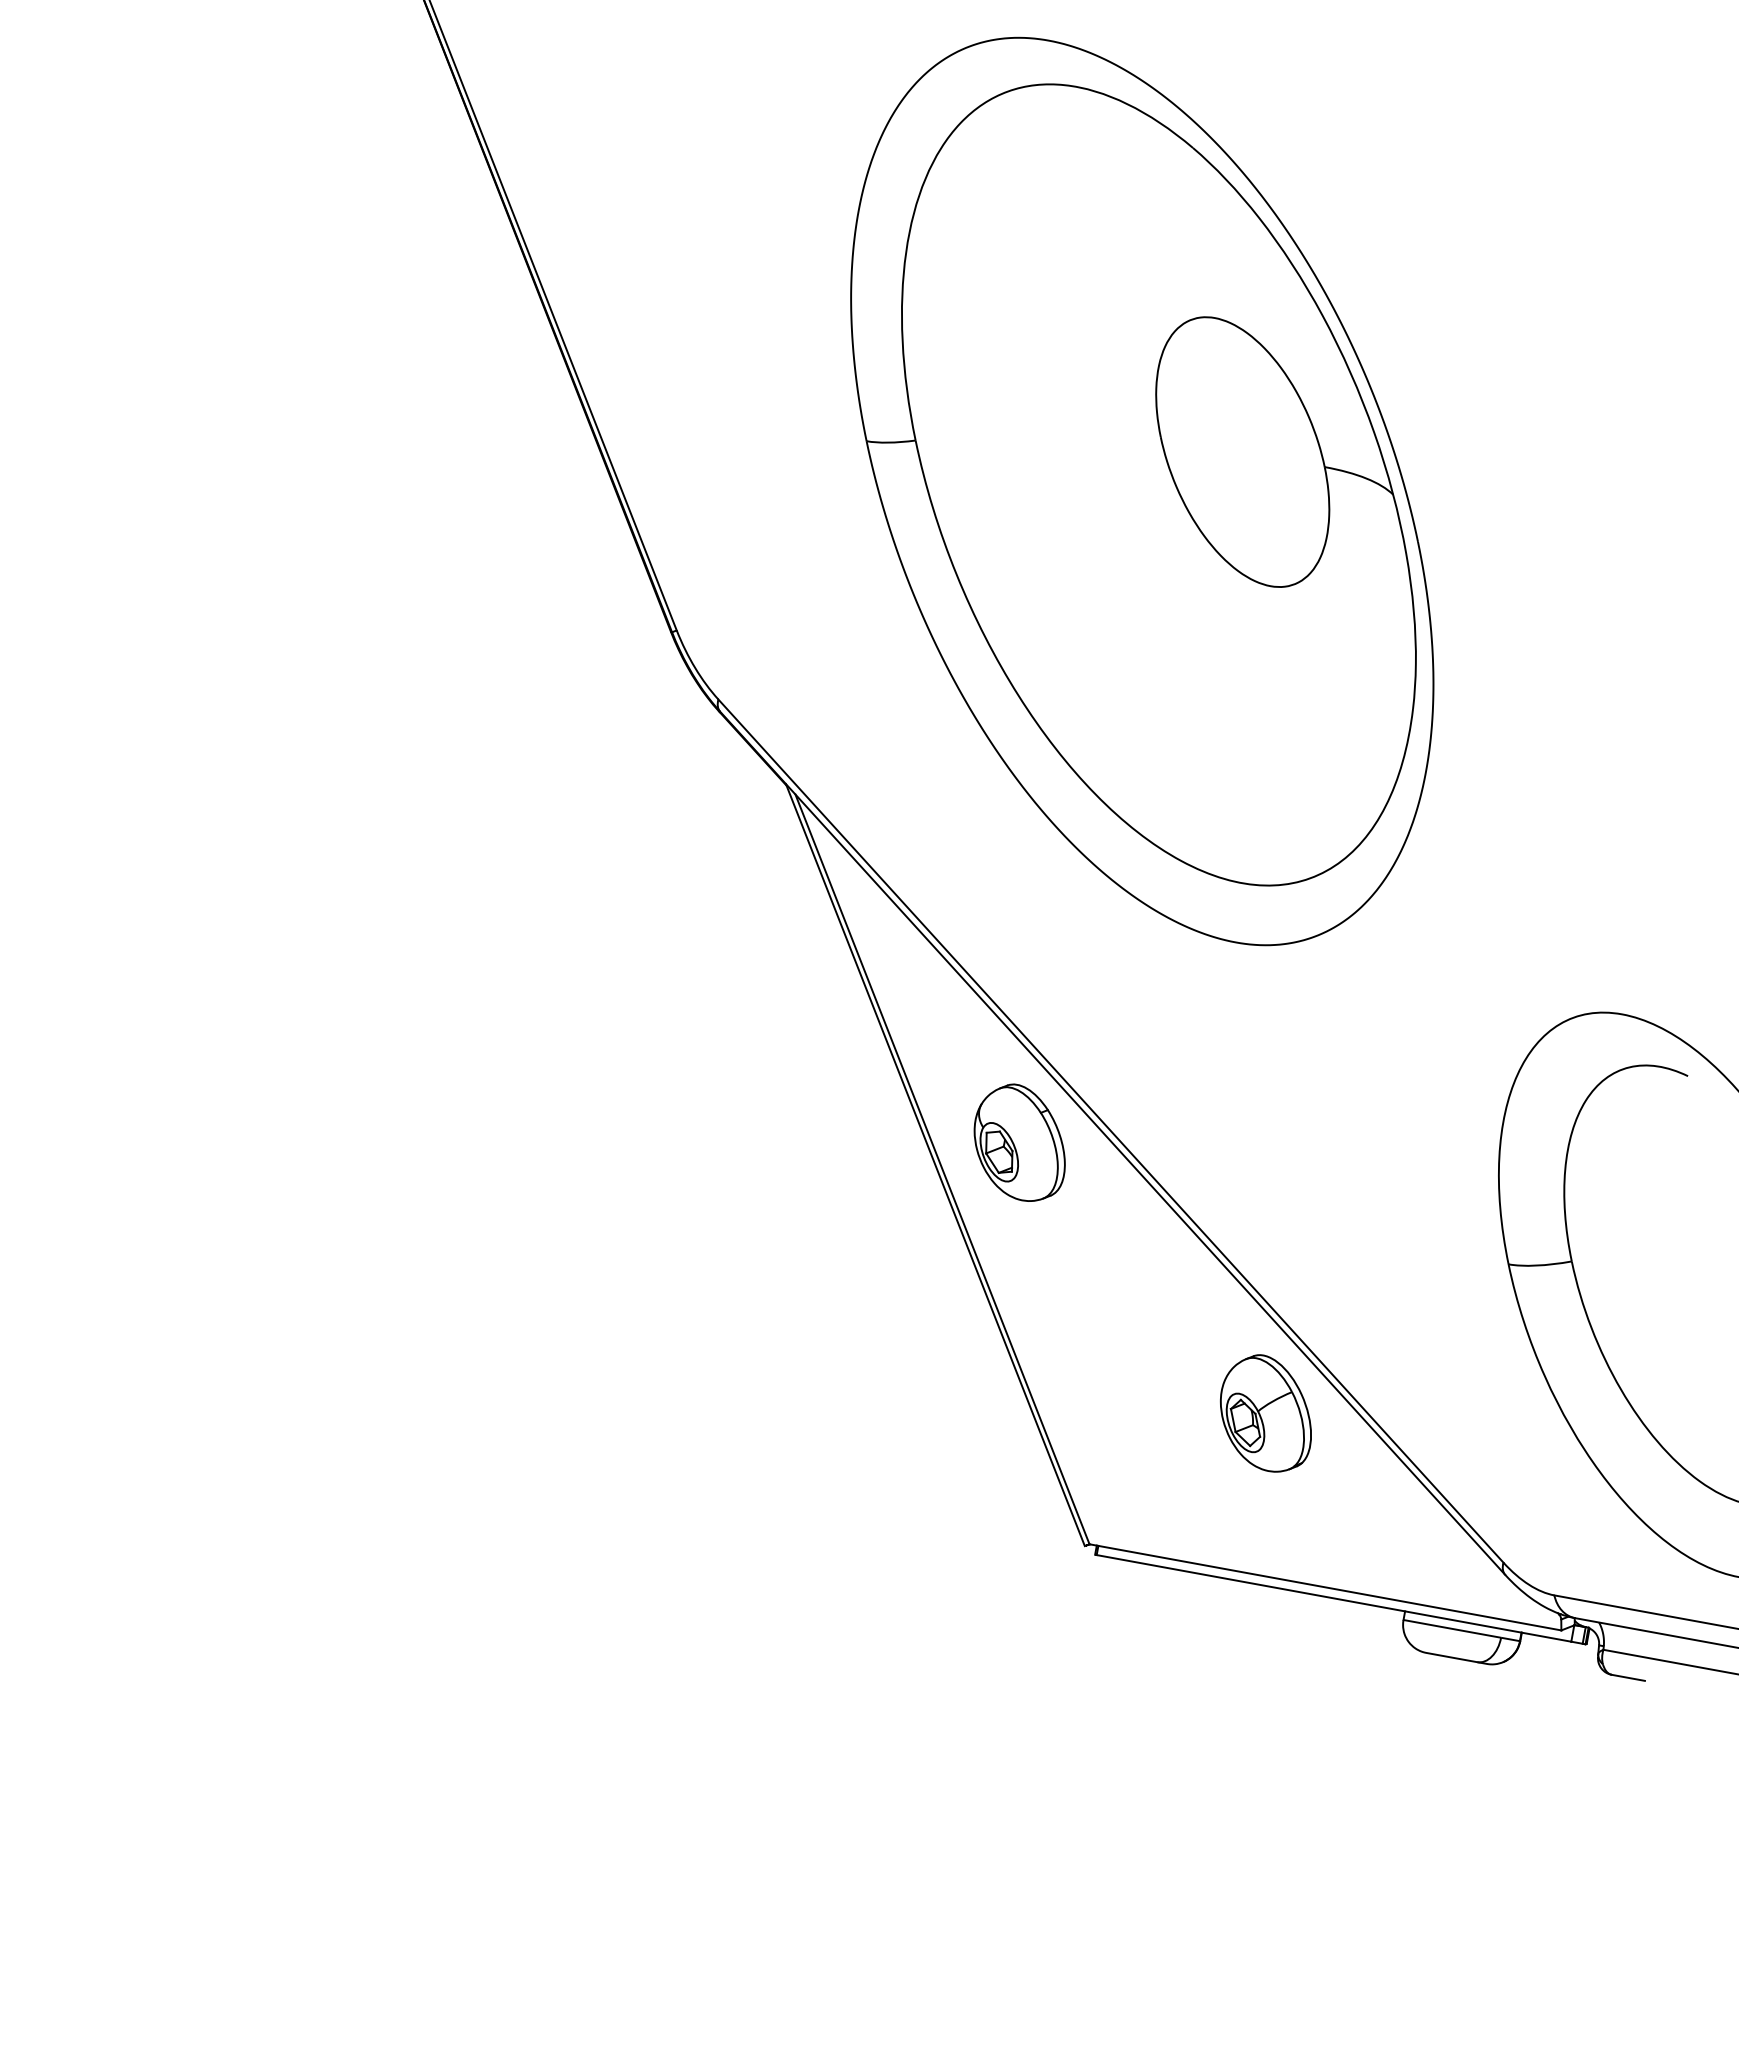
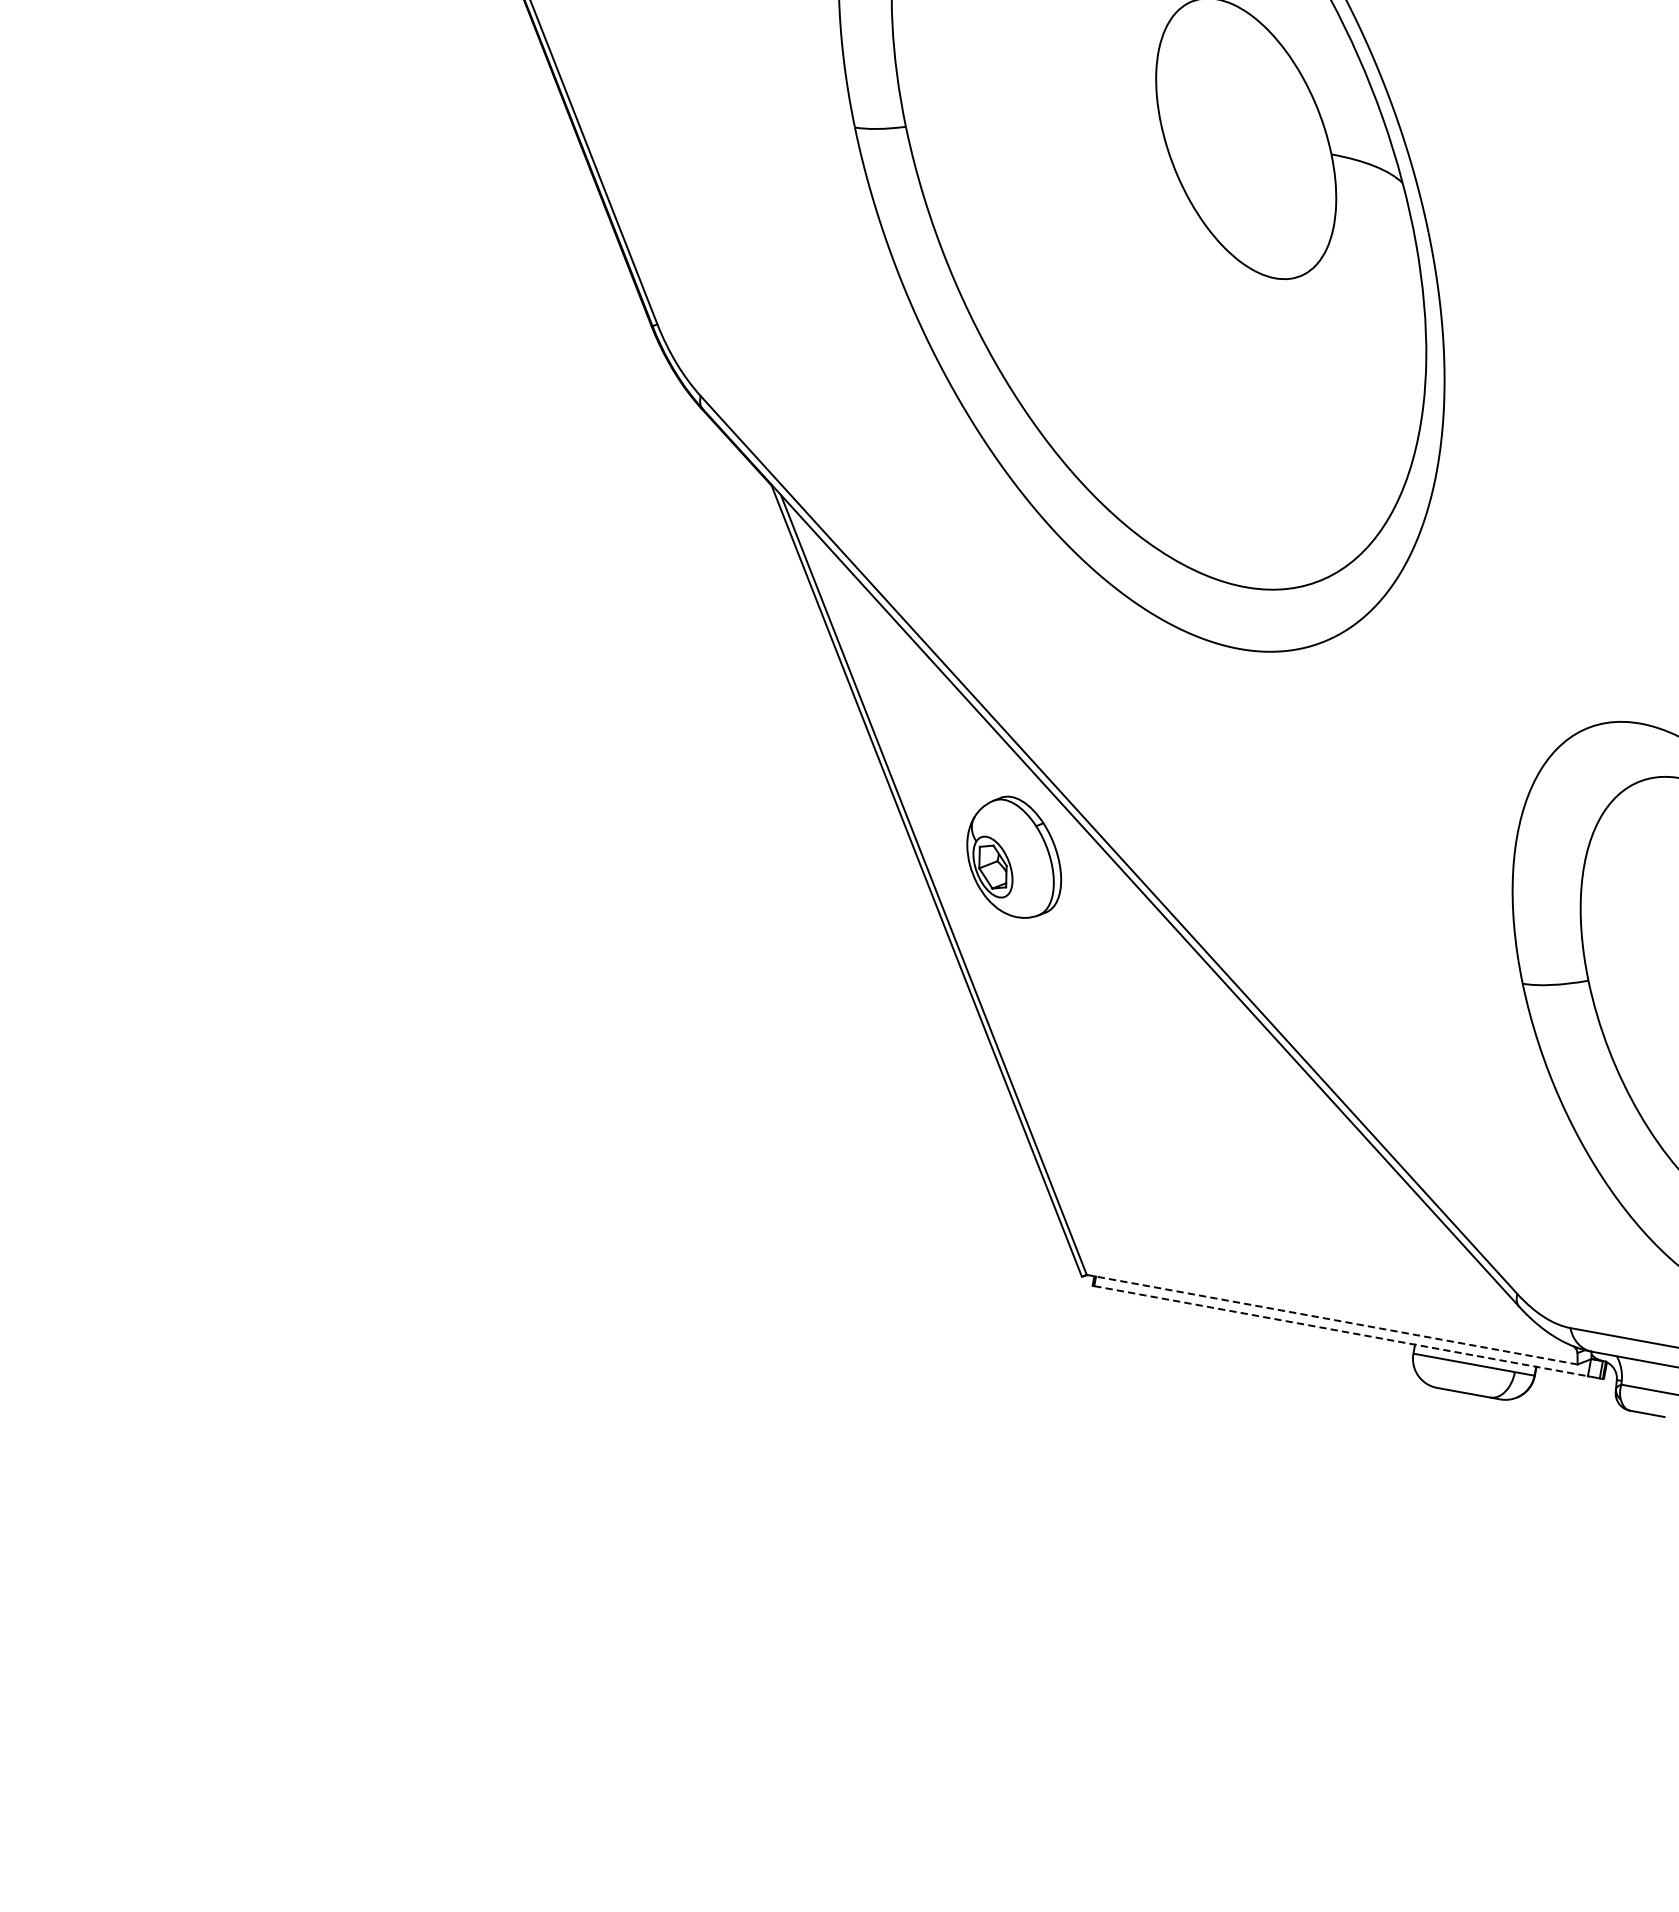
part: (1265, 1413) -> (1269, 1138), removed
line: (1325, 1587) -> (1332, 1319), solid -> dashed
line: (1334, 1598) -> (1341, 1331), solid -> dashed

